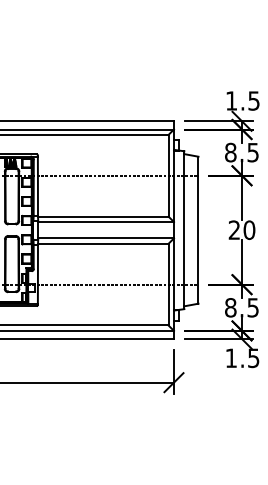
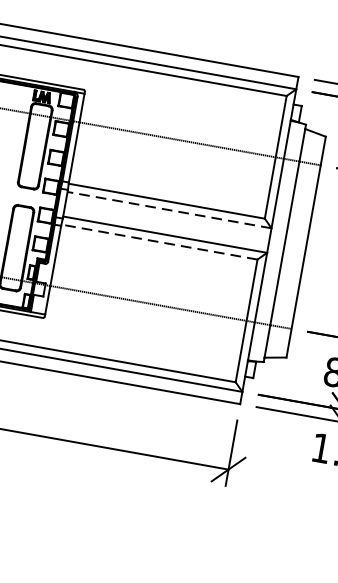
line: (106, 222) -> (170, 210), solid -> dashed
line: (102, 243) -> (158, 241), solid -> dashed

